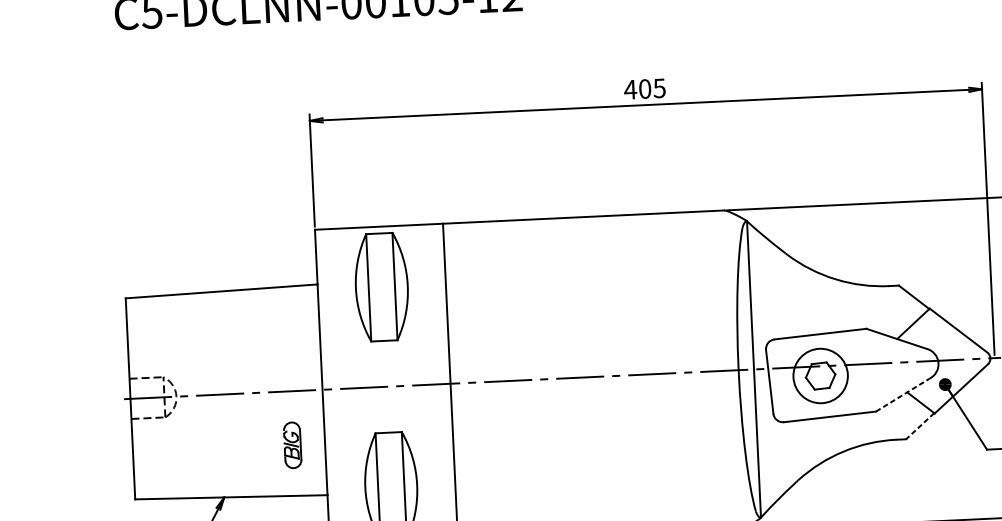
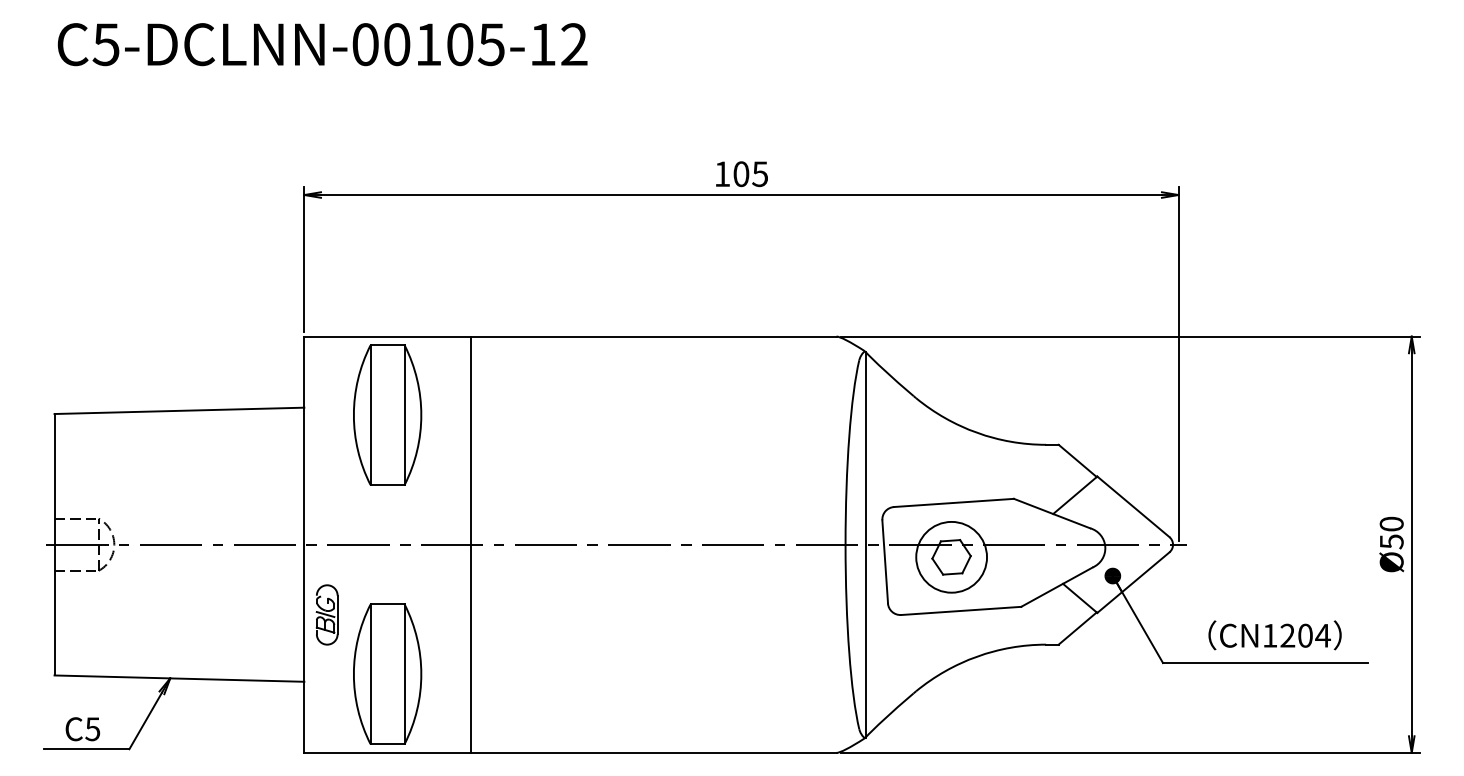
text: (629, 89) -> (721, 173), 405 -> 105
line: (902, 395) -> (1056, 587), dashed -> solid
line: (920, 426) -> (1077, 628), dashed -> solid
part: (292, 445) -> (326, 614), moved

